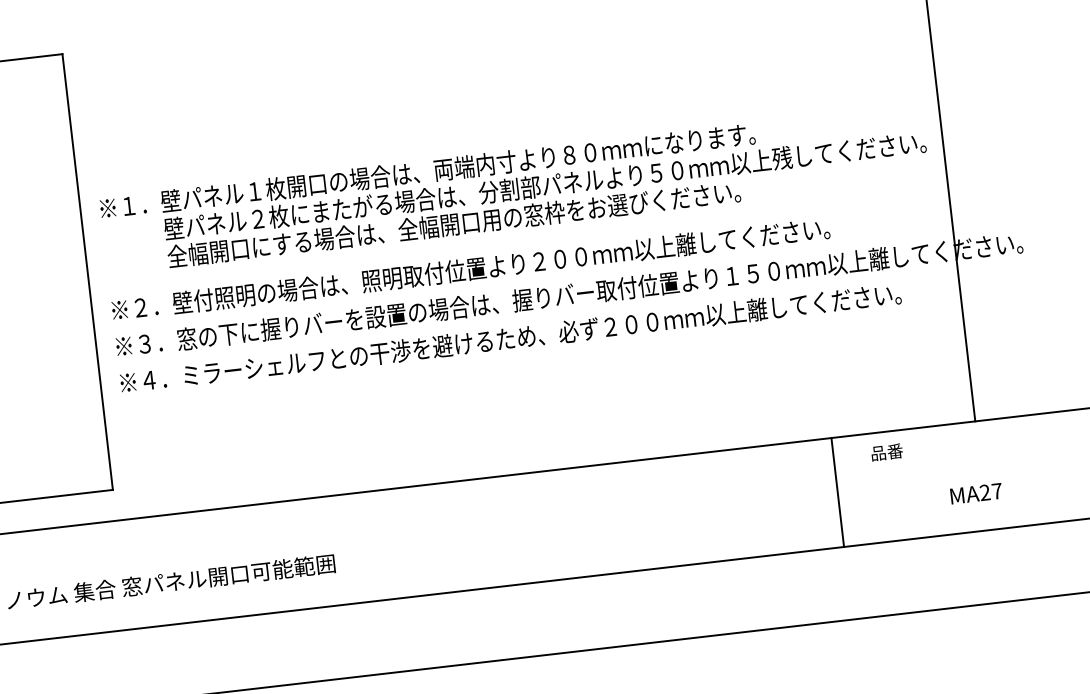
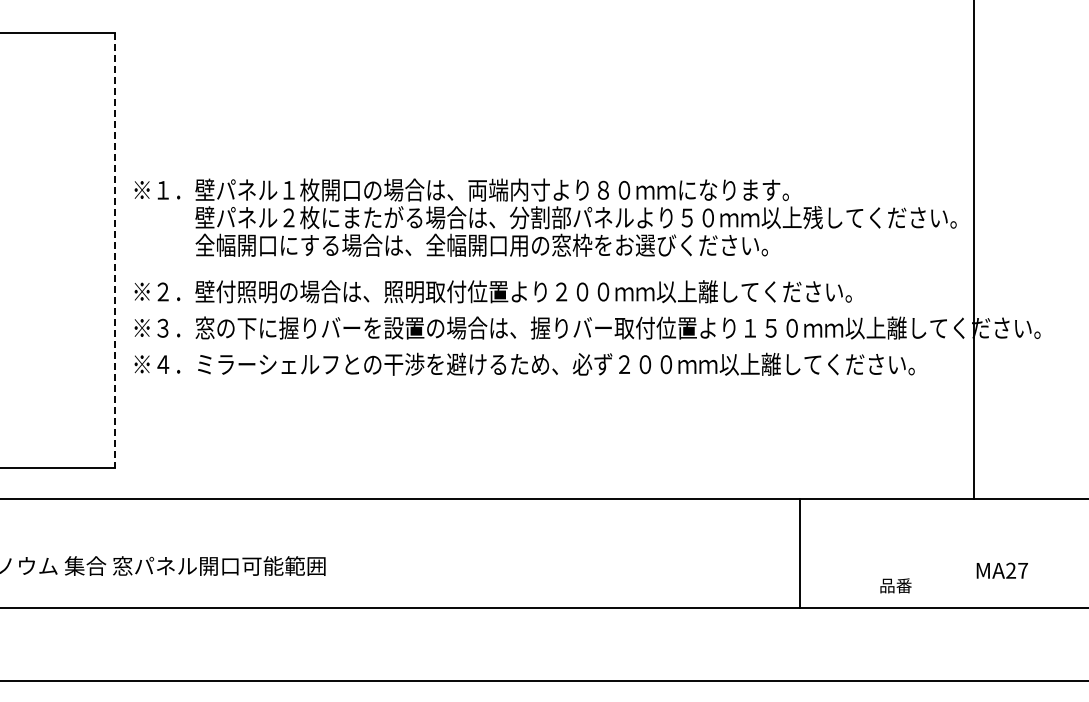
line: (87, 271) -> (114, 250), solid -> dashed
text: (886, 452) -> (895, 585), moved
line: (837, 492) -> (799, 553), moved
text: (975, 493) -> (1001, 570), moved

